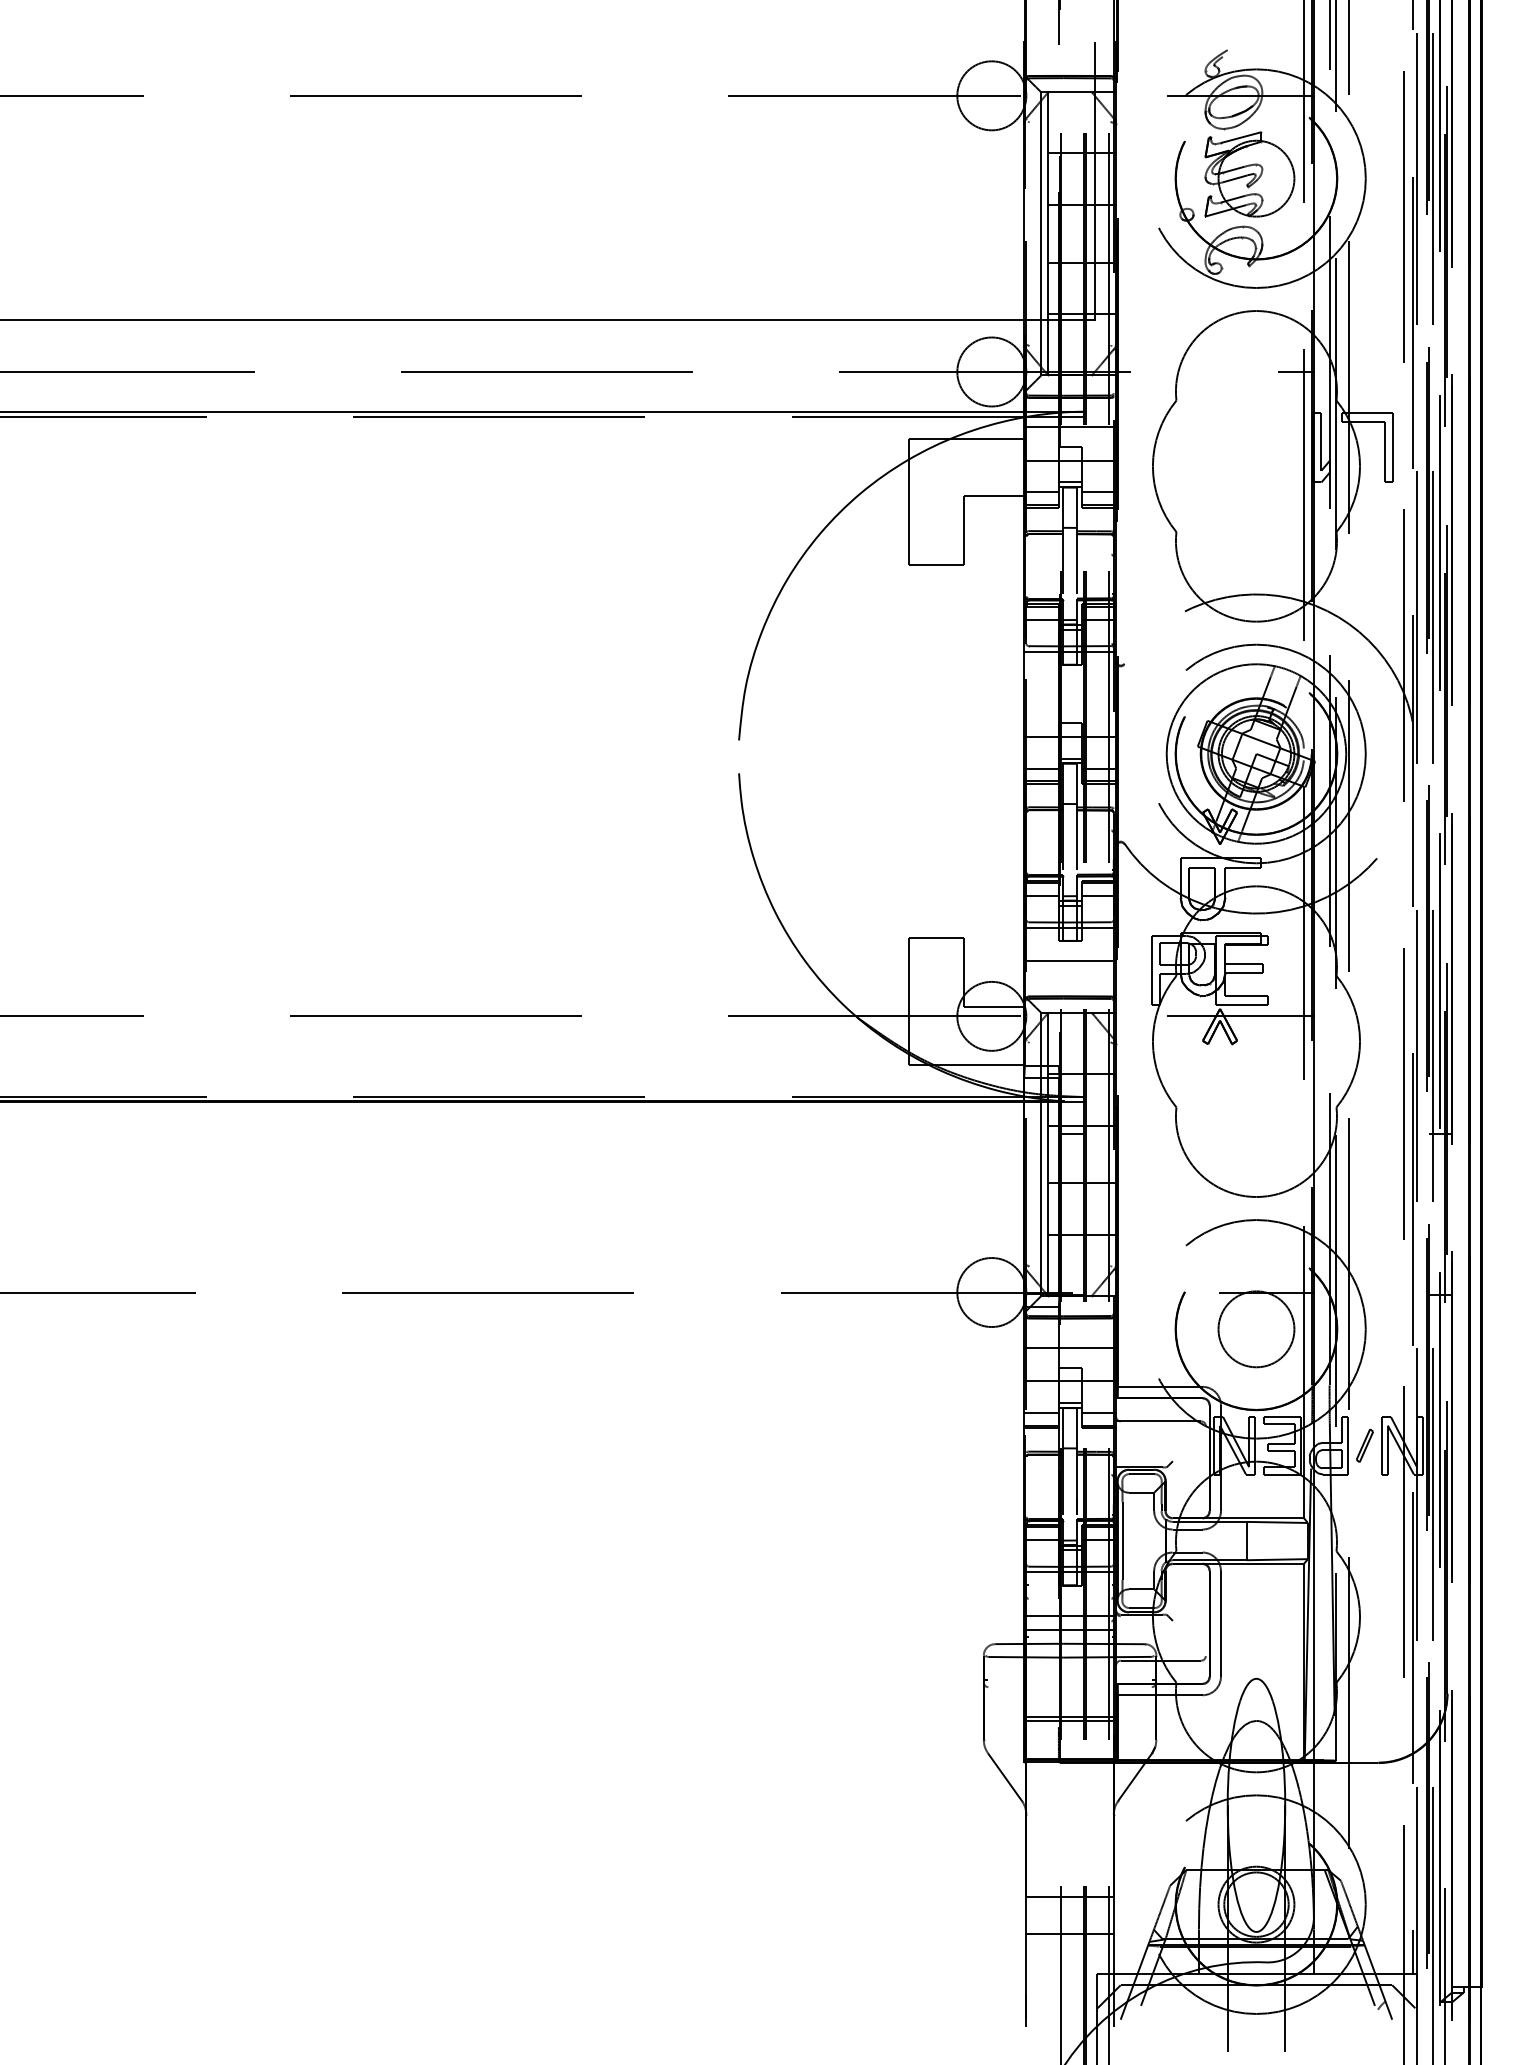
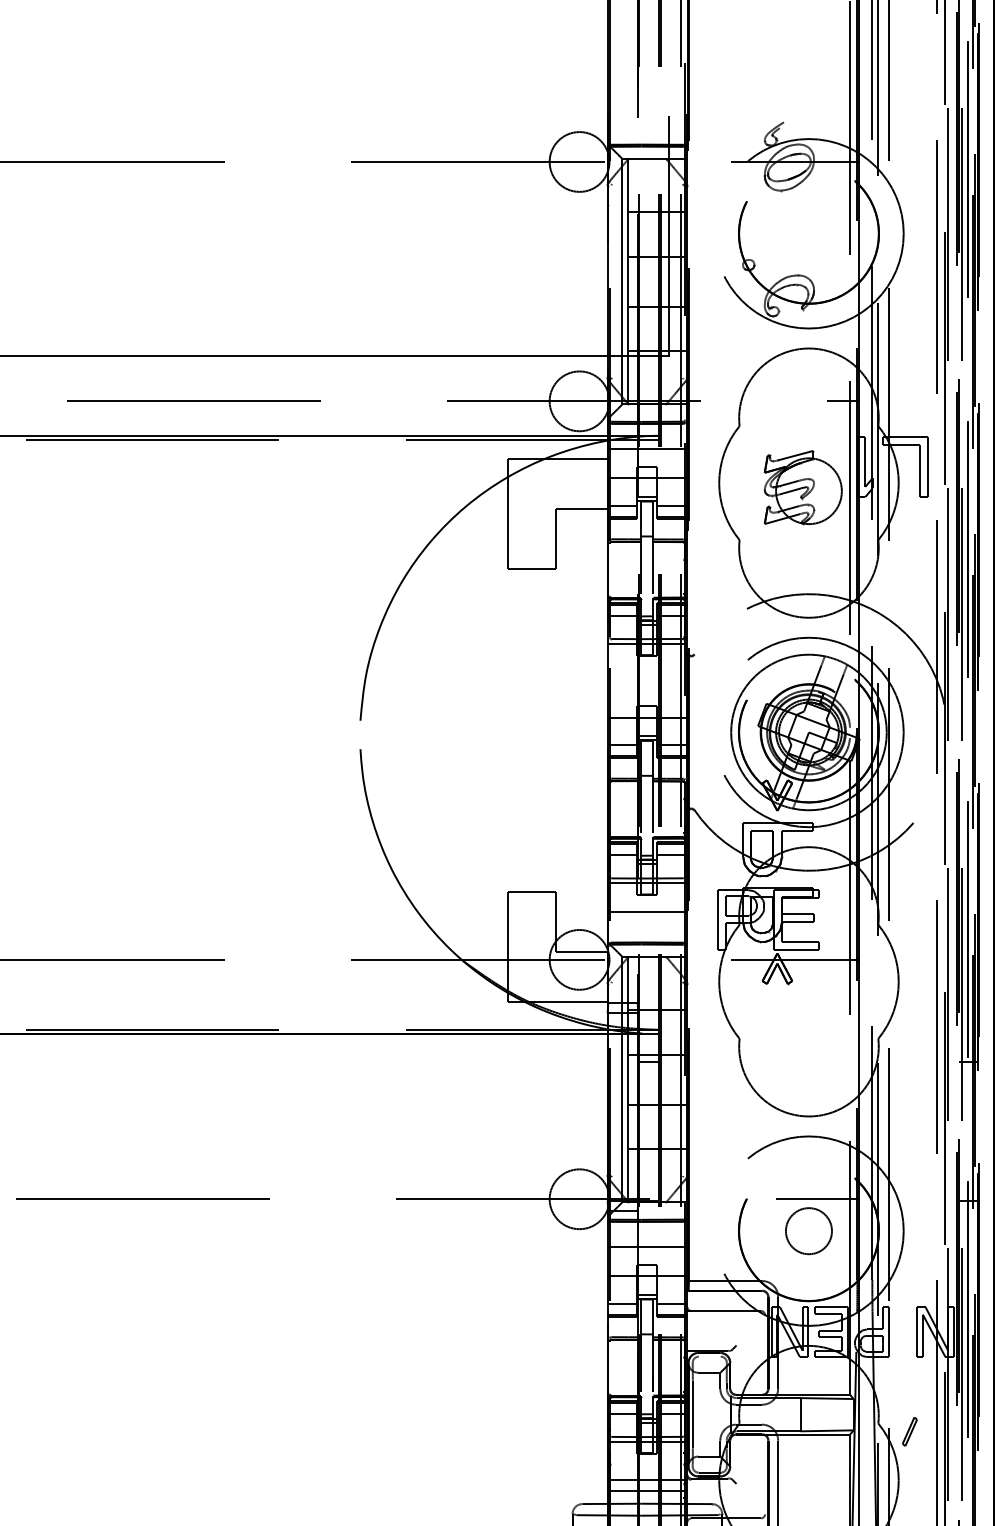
part: (1249, 174) -> (802, 487), moved
circle: (1256, 1329) -> (808, 1231), size x0.7
part: (1364, 1445) -> (909, 1431), moved
line: (1141, 1474) -> (709, 1357), removed

